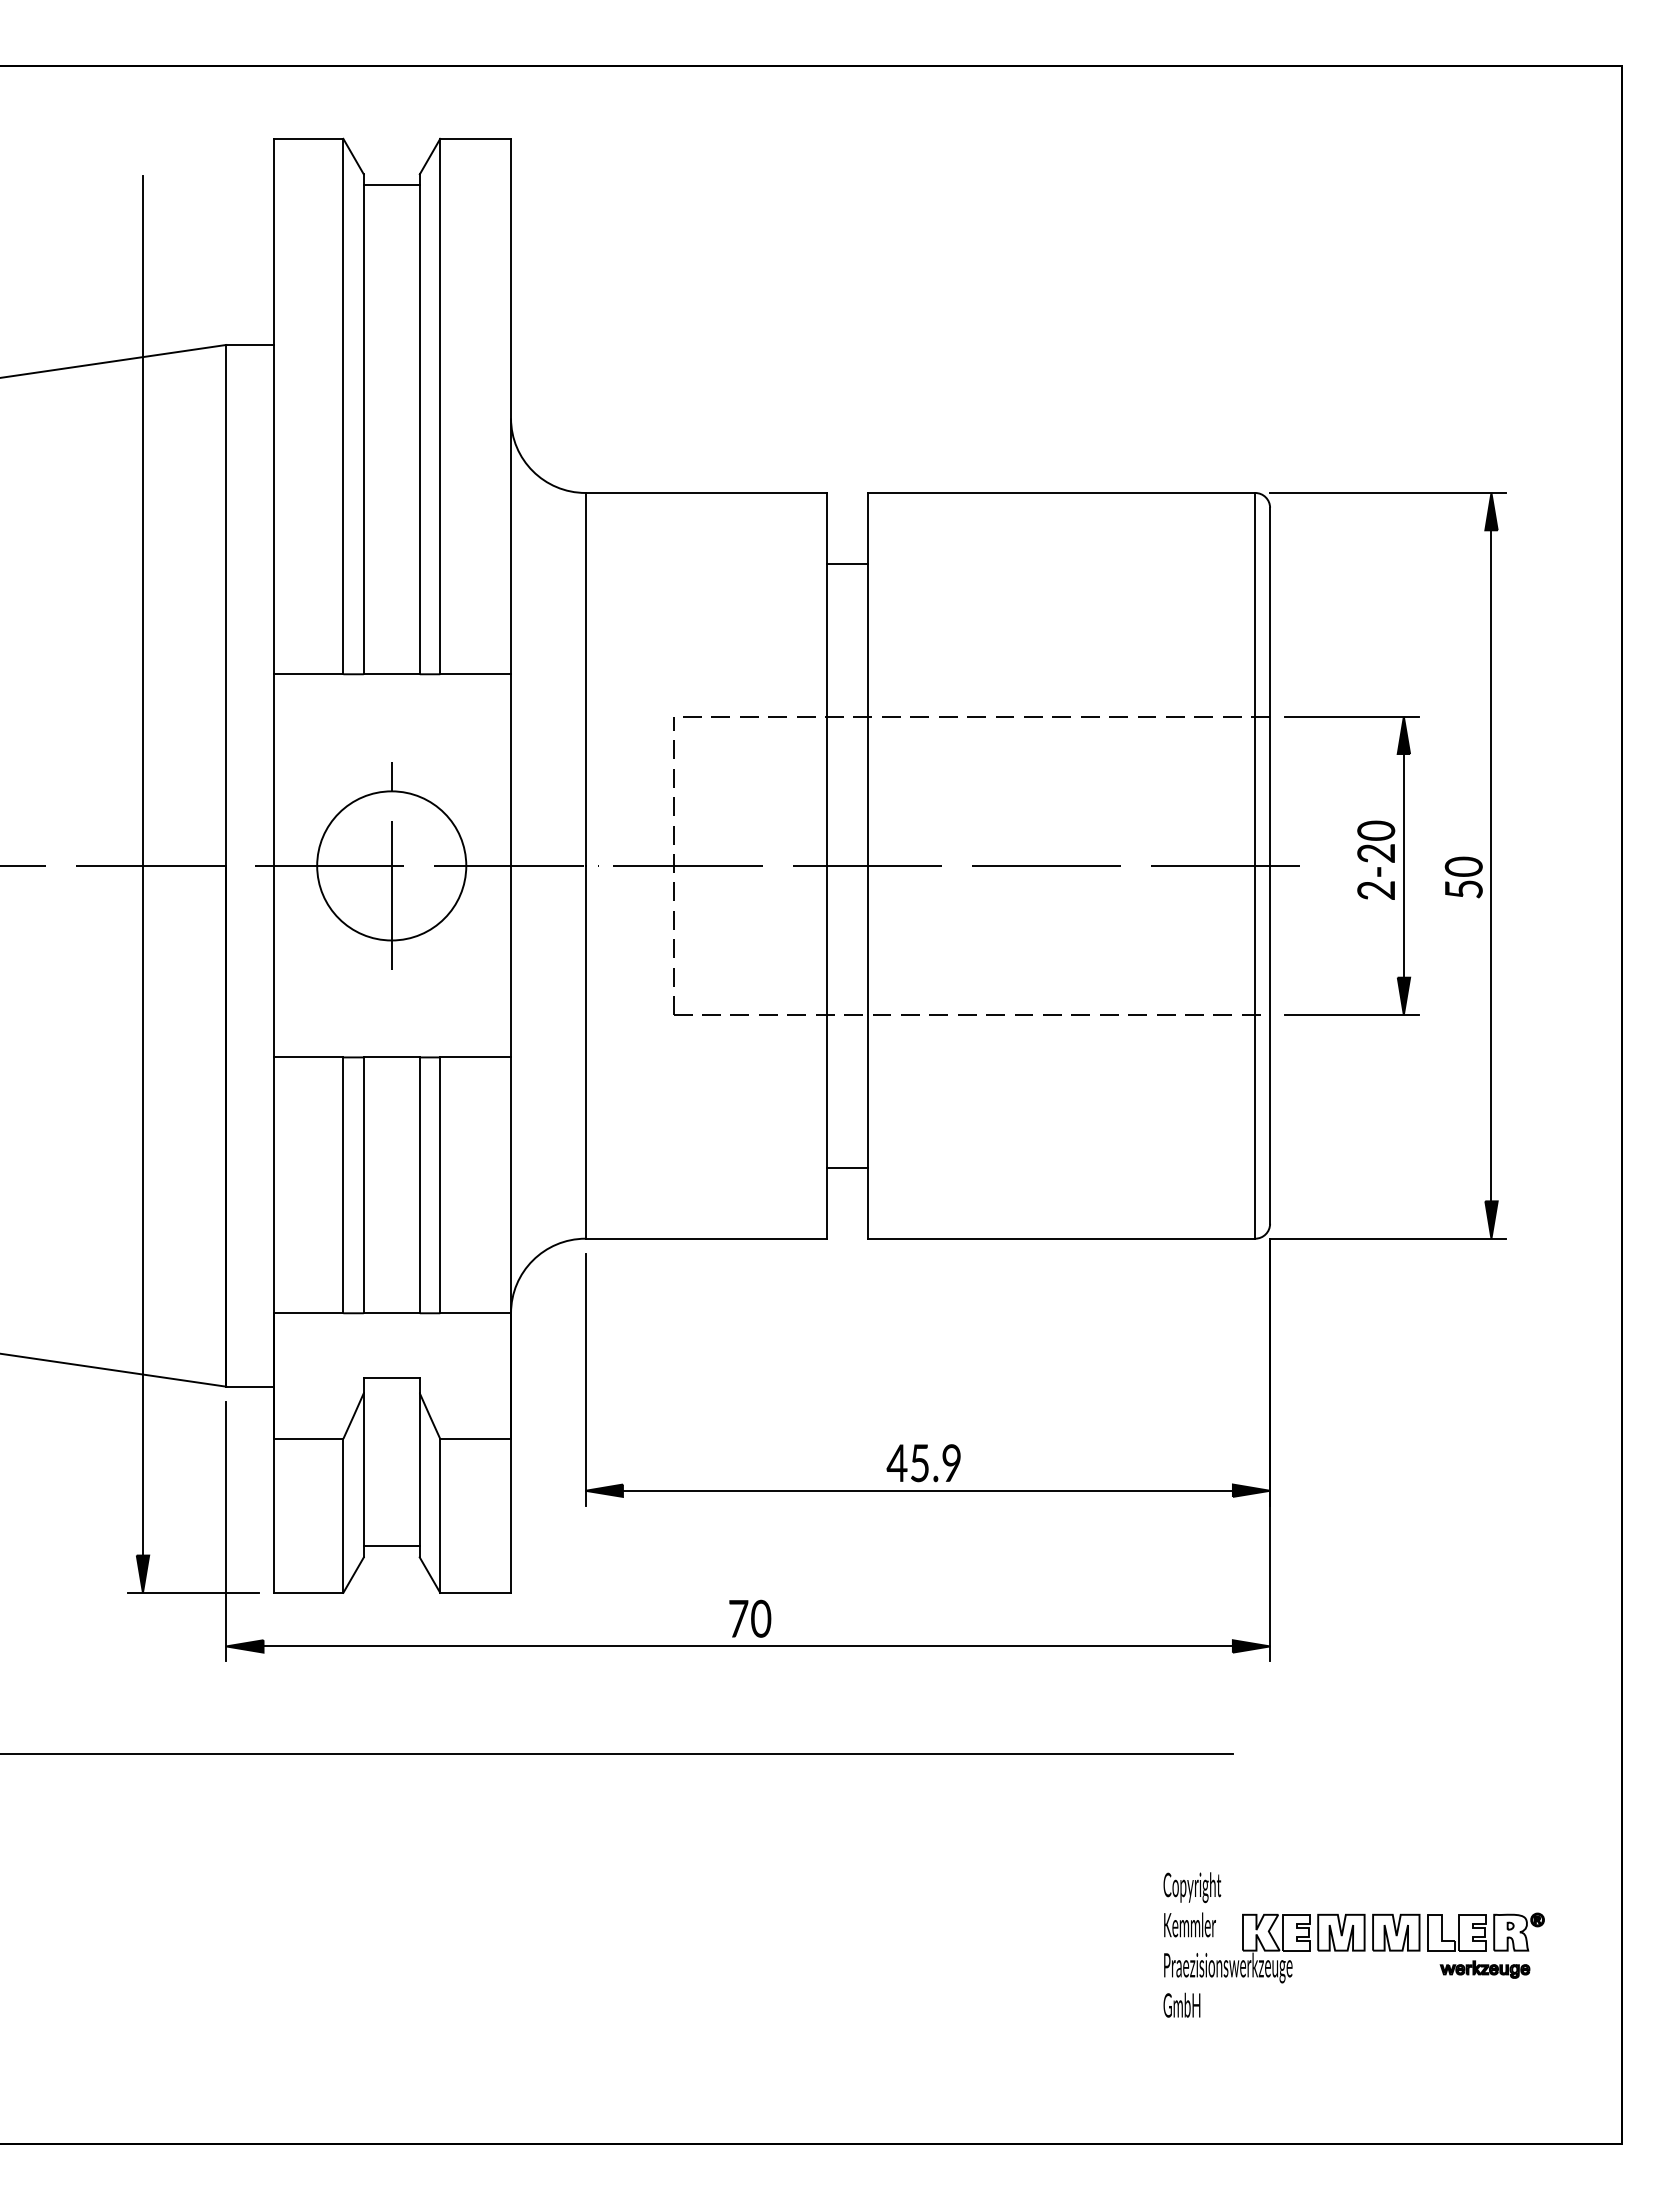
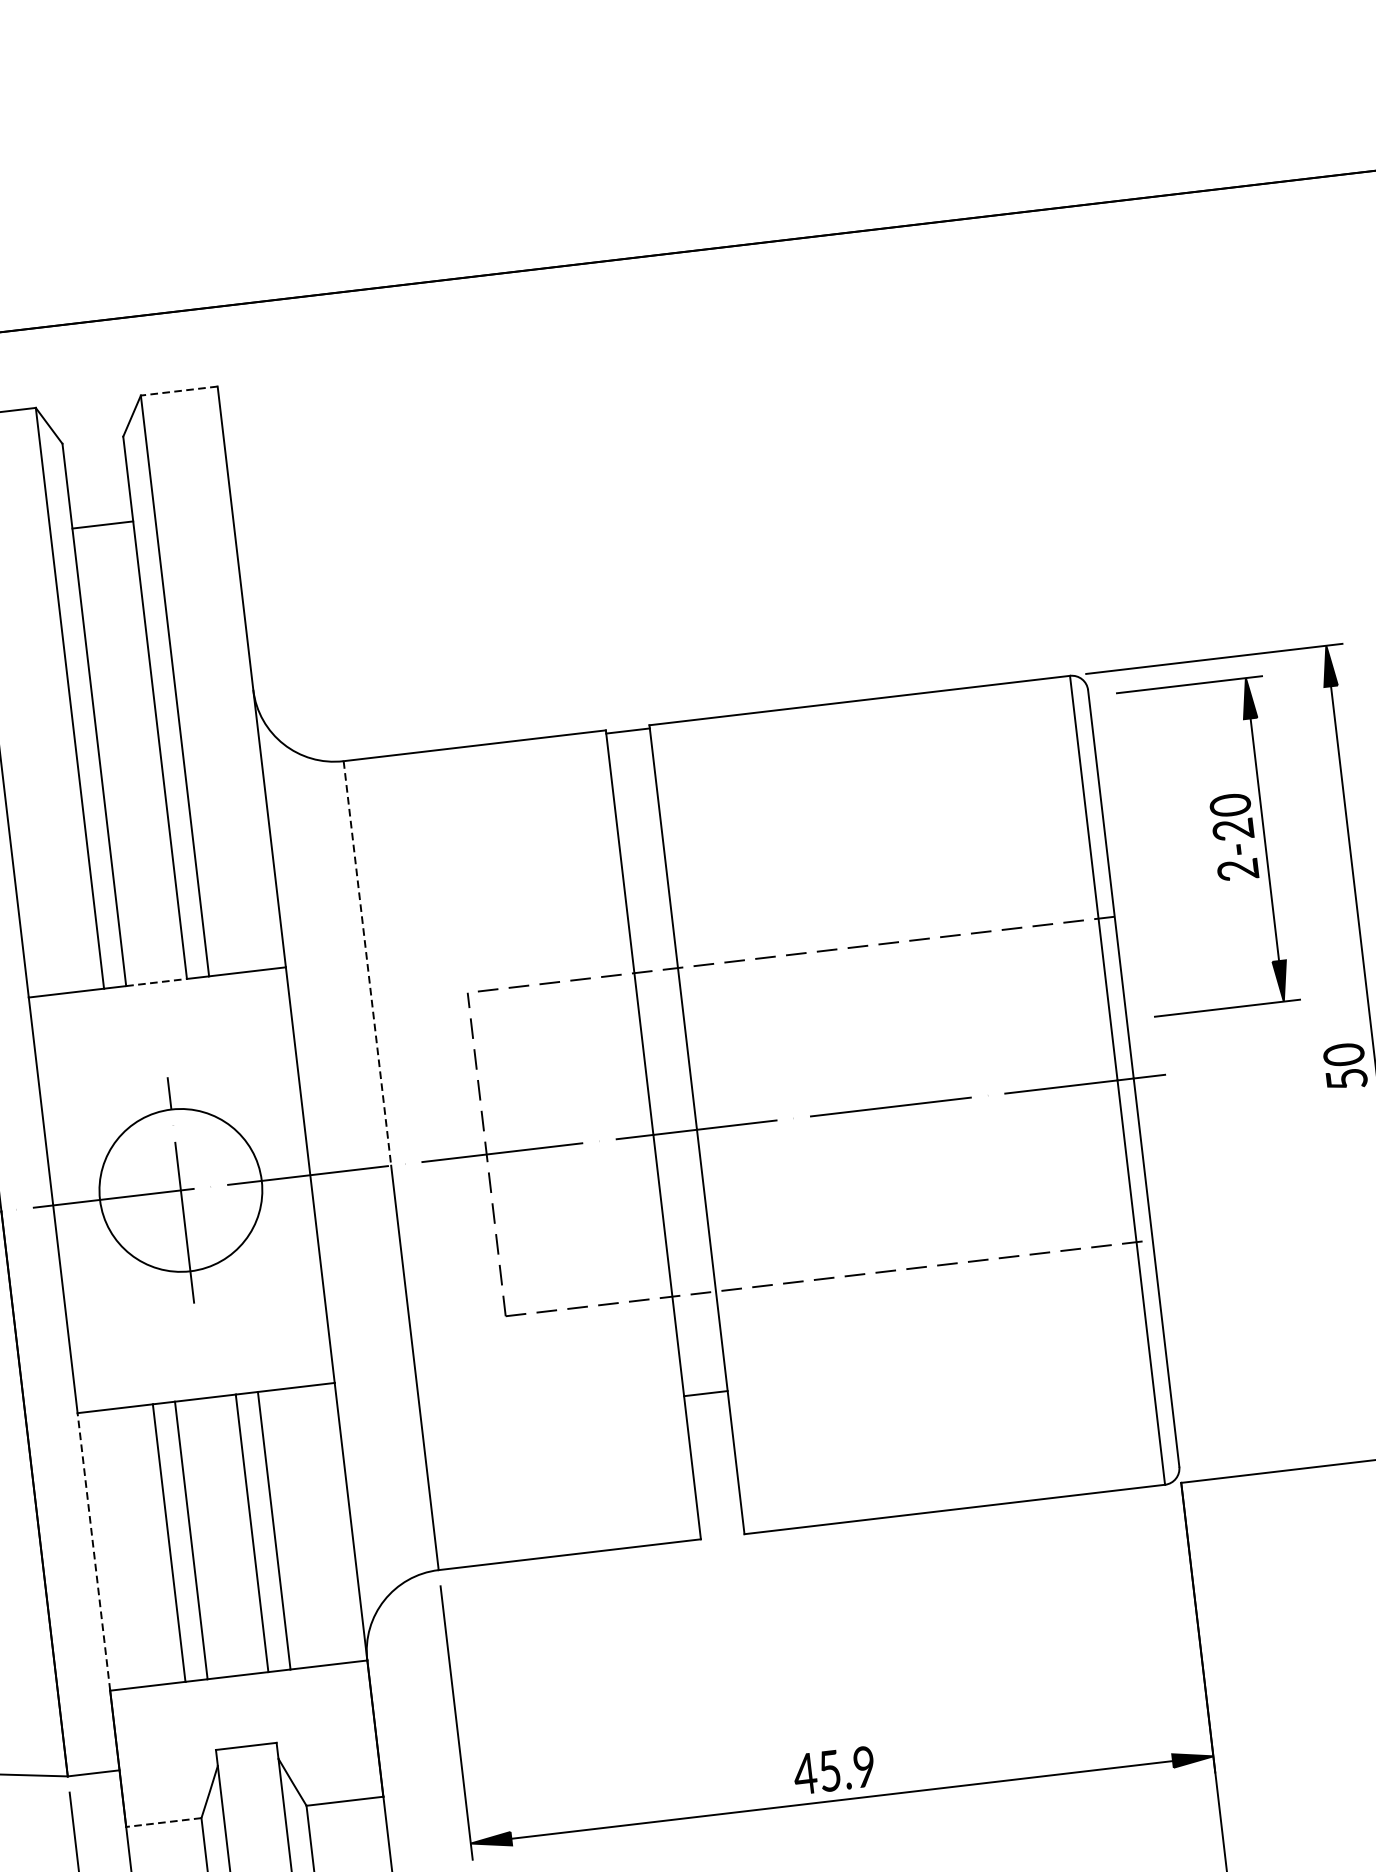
line: (475, 138) -> (179, 390), solid -> dashed
line: (391, 185) -> (102, 525), moved
line: (847, 563) -> (628, 730), moved
line: (392, 674) -> (157, 982), solid -> dashed
line: (585, 679) -> (367, 963), solid -> dashed
part: (1358, 857) -> (1214, 836), moved
line: (847, 1167) -> (705, 1393), moved
line: (274, 1185) -> (94, 1552), solid -> dashed
line: (308, 1438) -> (163, 1822), solid -> dashed

